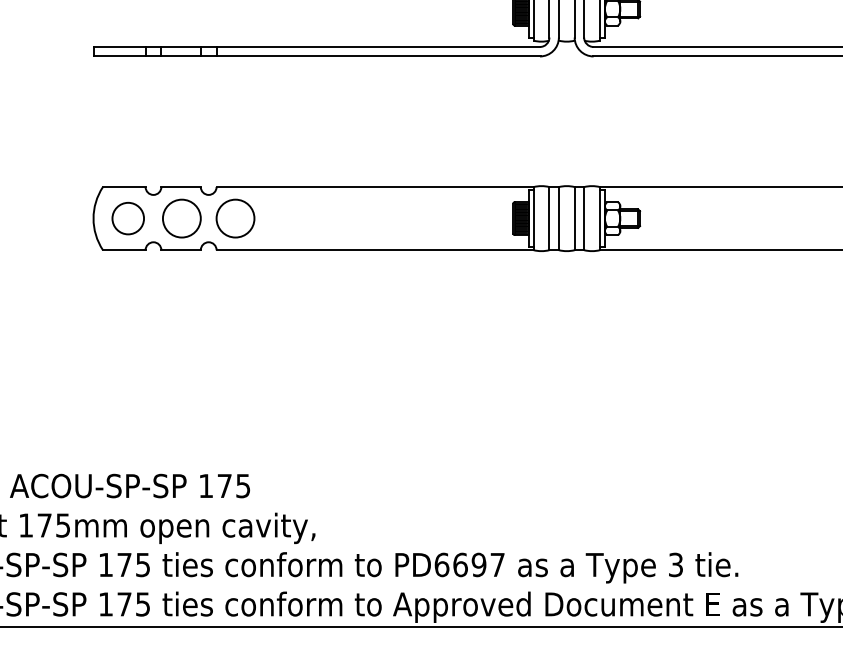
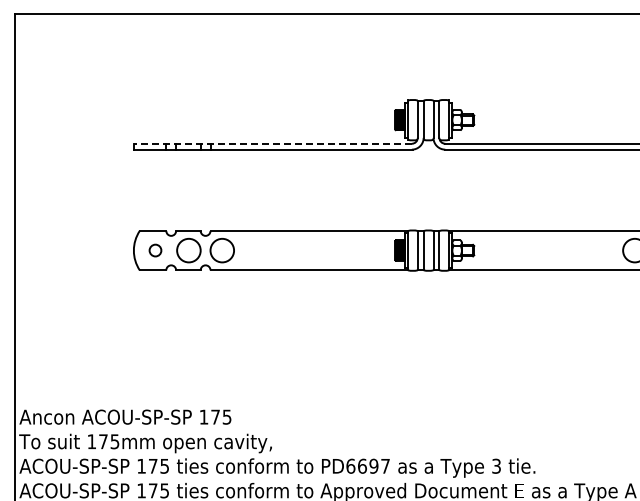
line: (316, 46) -> (272, 143), solid -> dashed
circle: (128, 218) -> (155, 250), size x0.6

